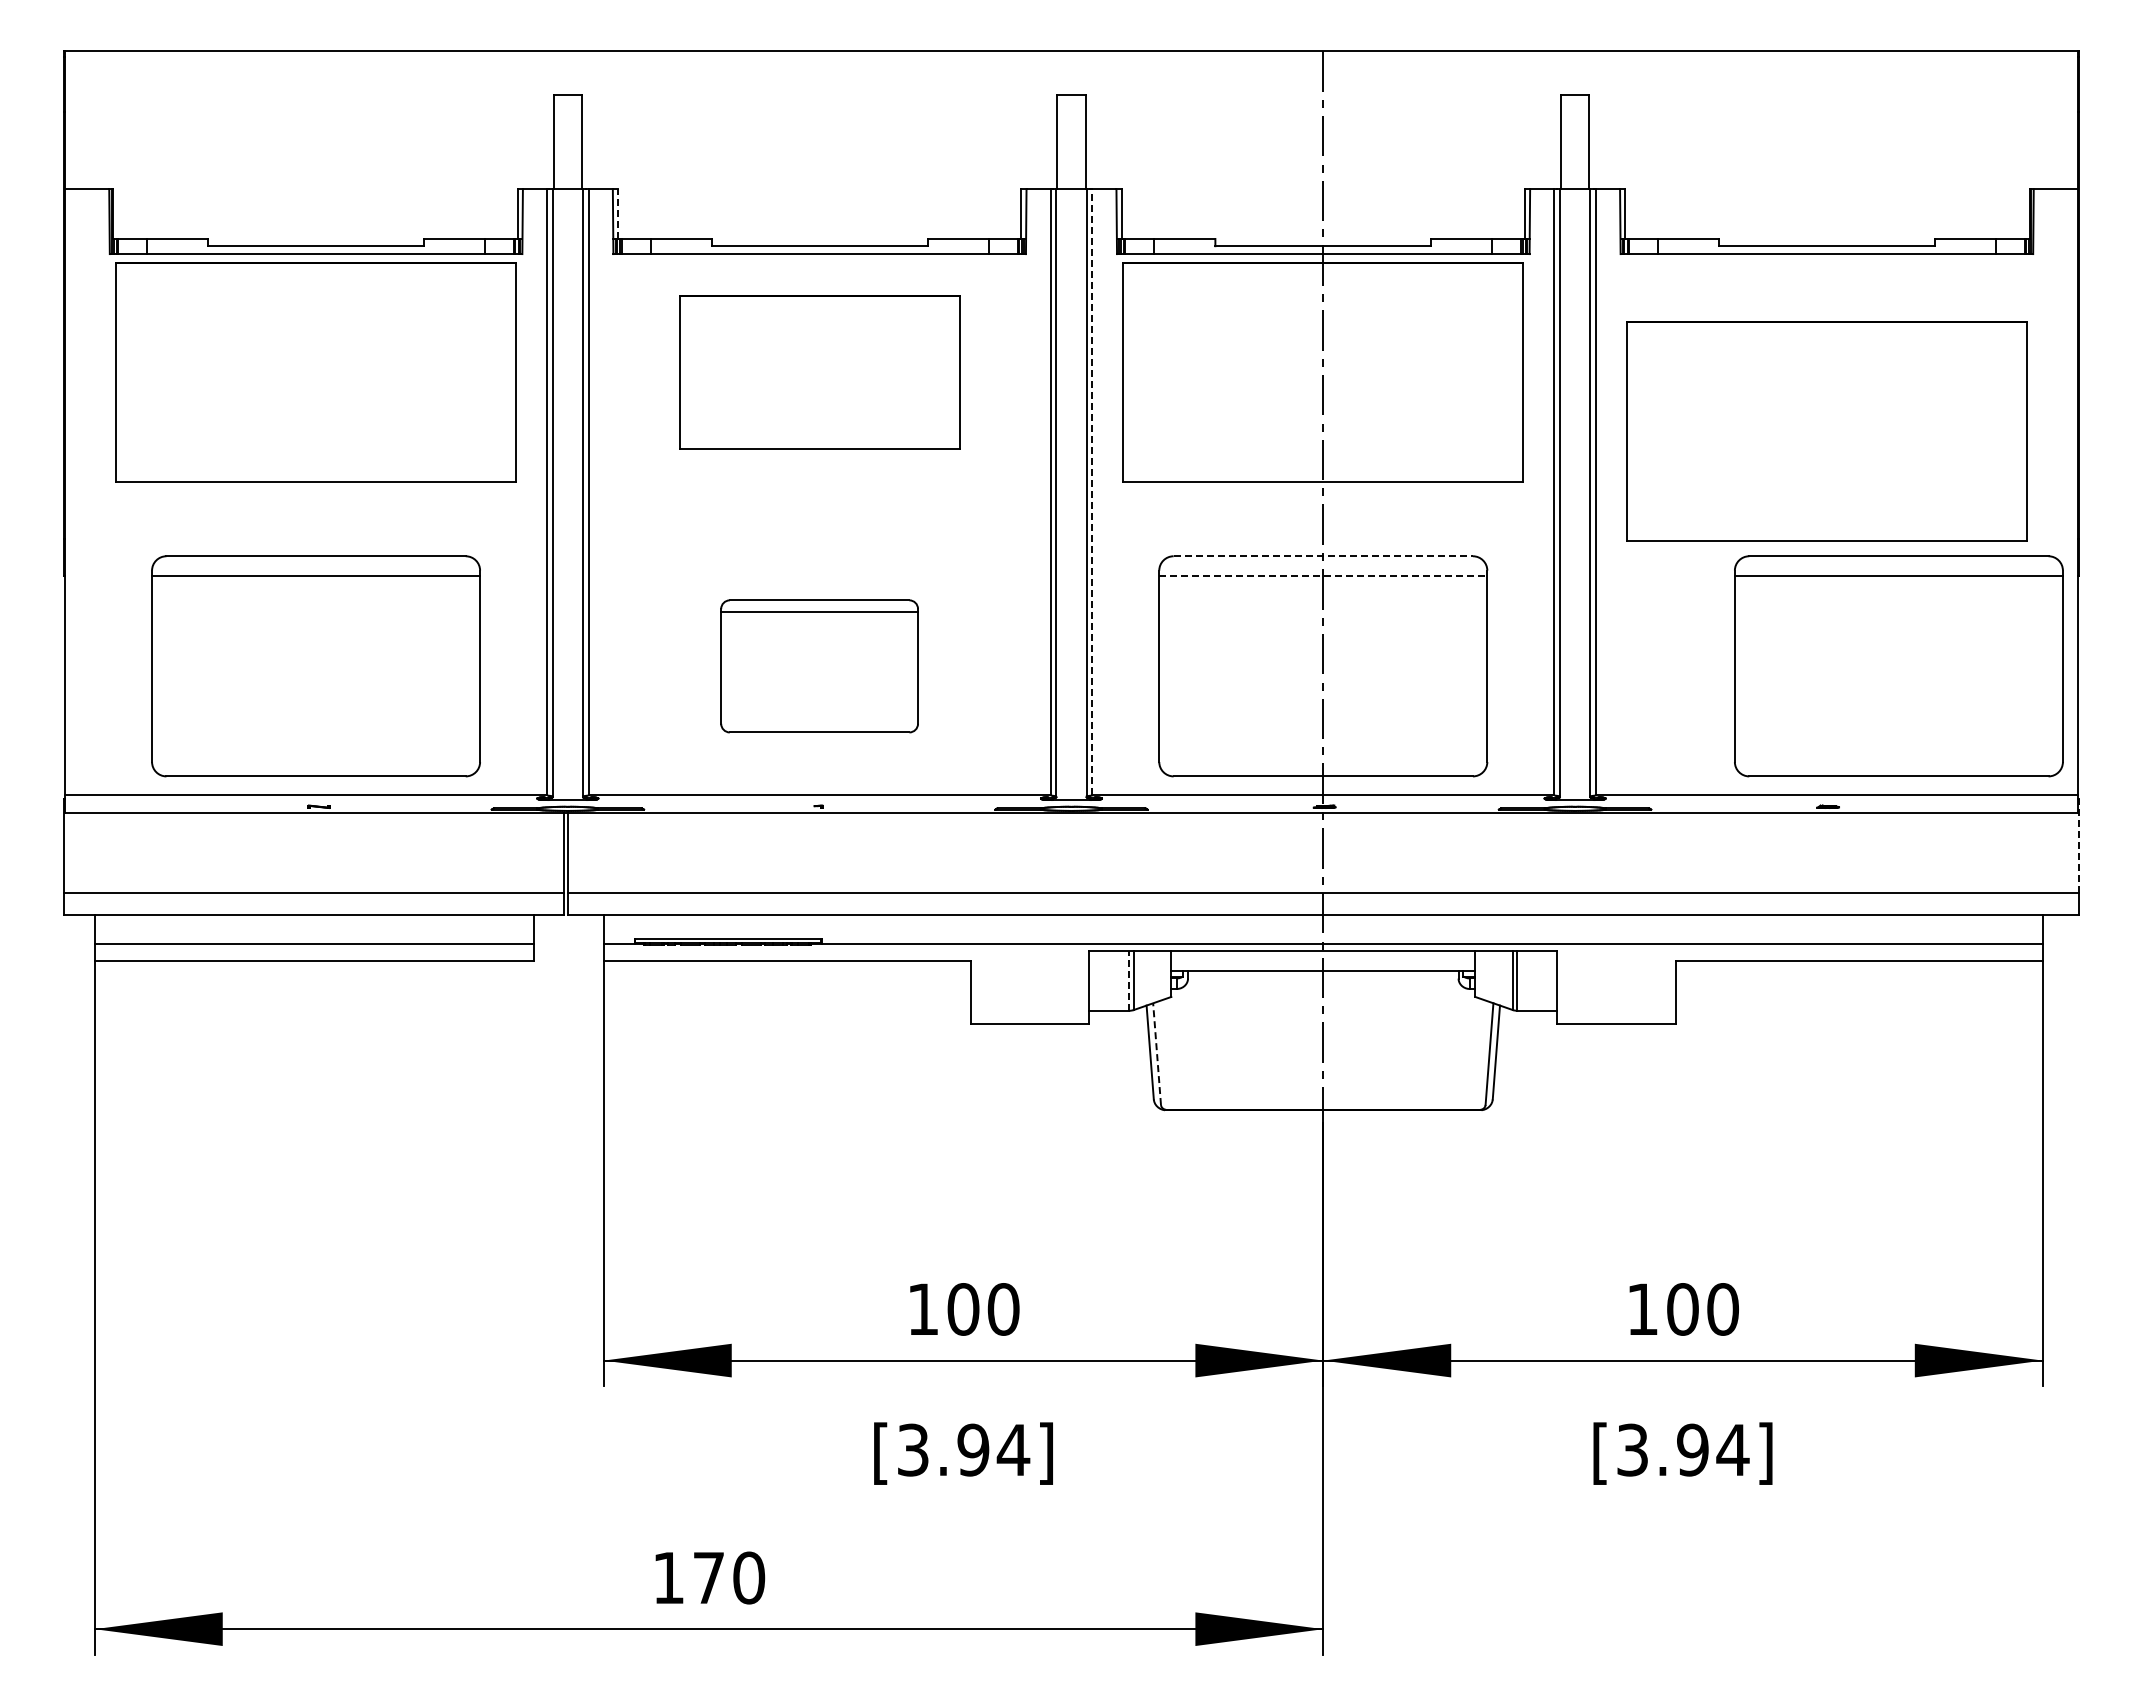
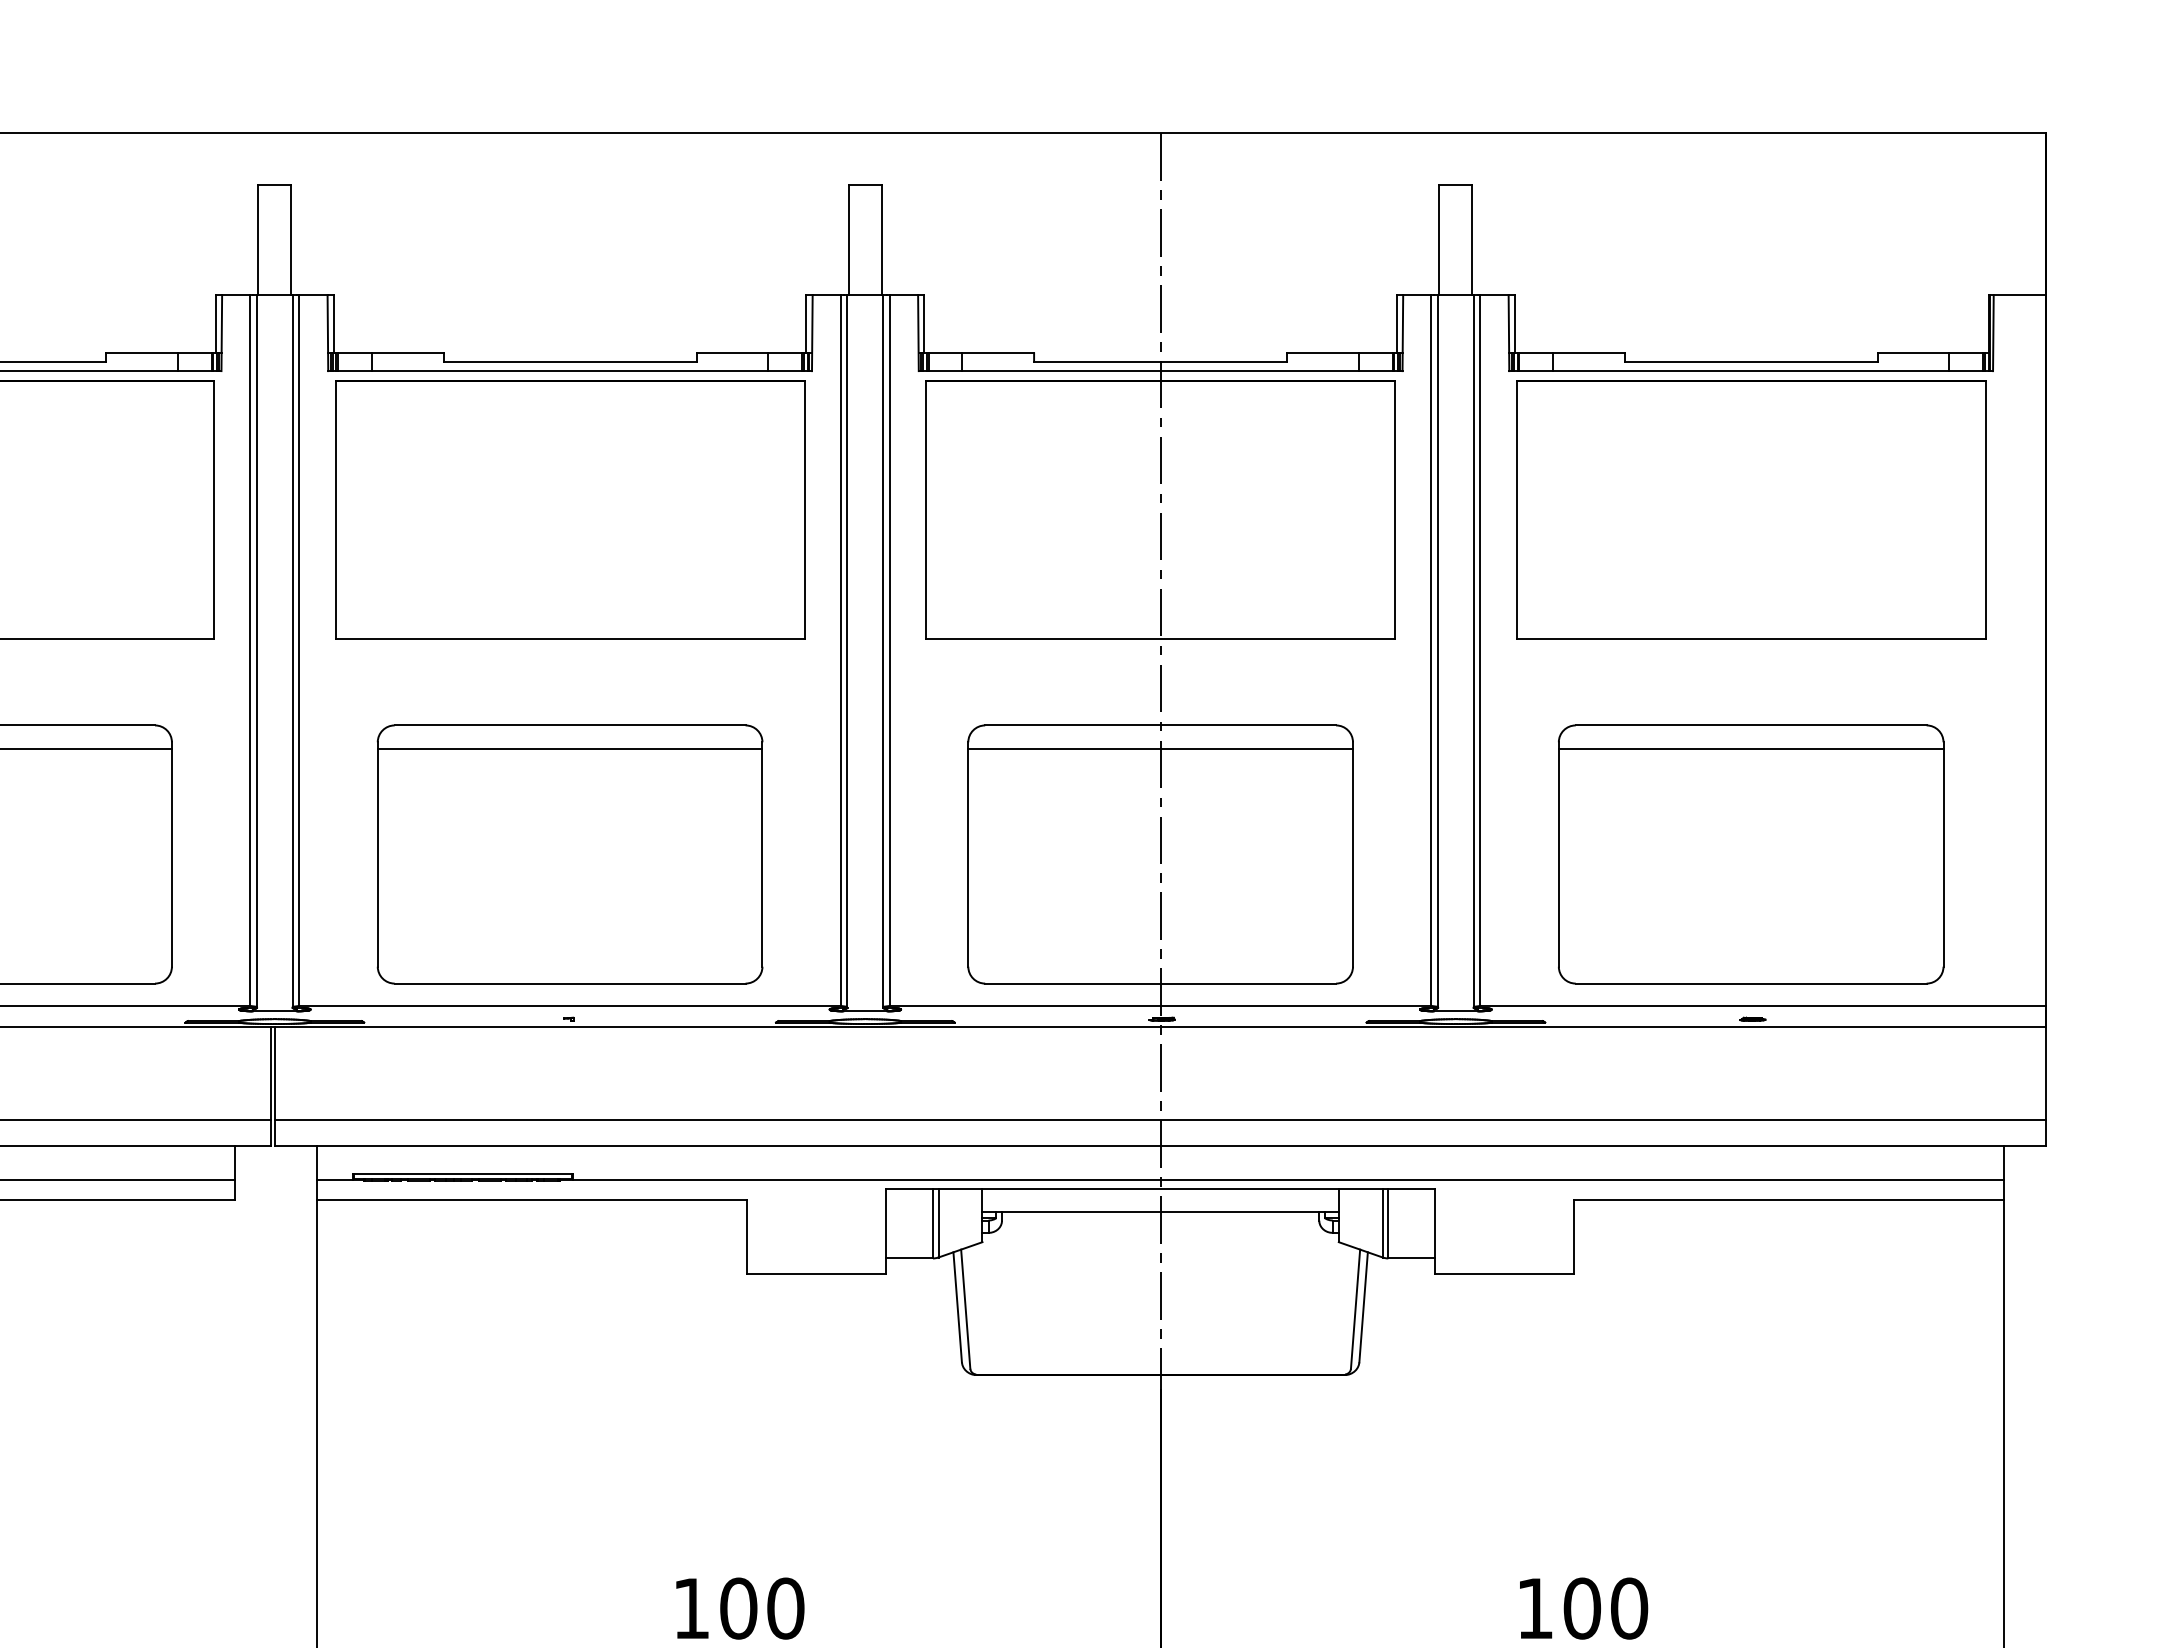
line: (618, 214) -> (334, 324), dashed -> solid
part: (819, 372) -> (569, 509), size x1.43
part: (1826, 431) -> (1750, 509), moved
line: (1092, 491) -> (890, 649), dashed -> solid
line: (1323, 556) -> (1160, 725), dashed -> solid
line: (1323, 576) -> (1160, 749), dashed -> solid
part: (819, 666) -> (569, 854), size x1.67
part: (1898, 666) -> (1750, 854), moved
line: (2078, 846) -> (2046, 1065), dashed -> solid
line: (1129, 981) -> (933, 1224), dashed -> solid
line: (1157, 1053) -> (966, 1308), dashed -> solid

